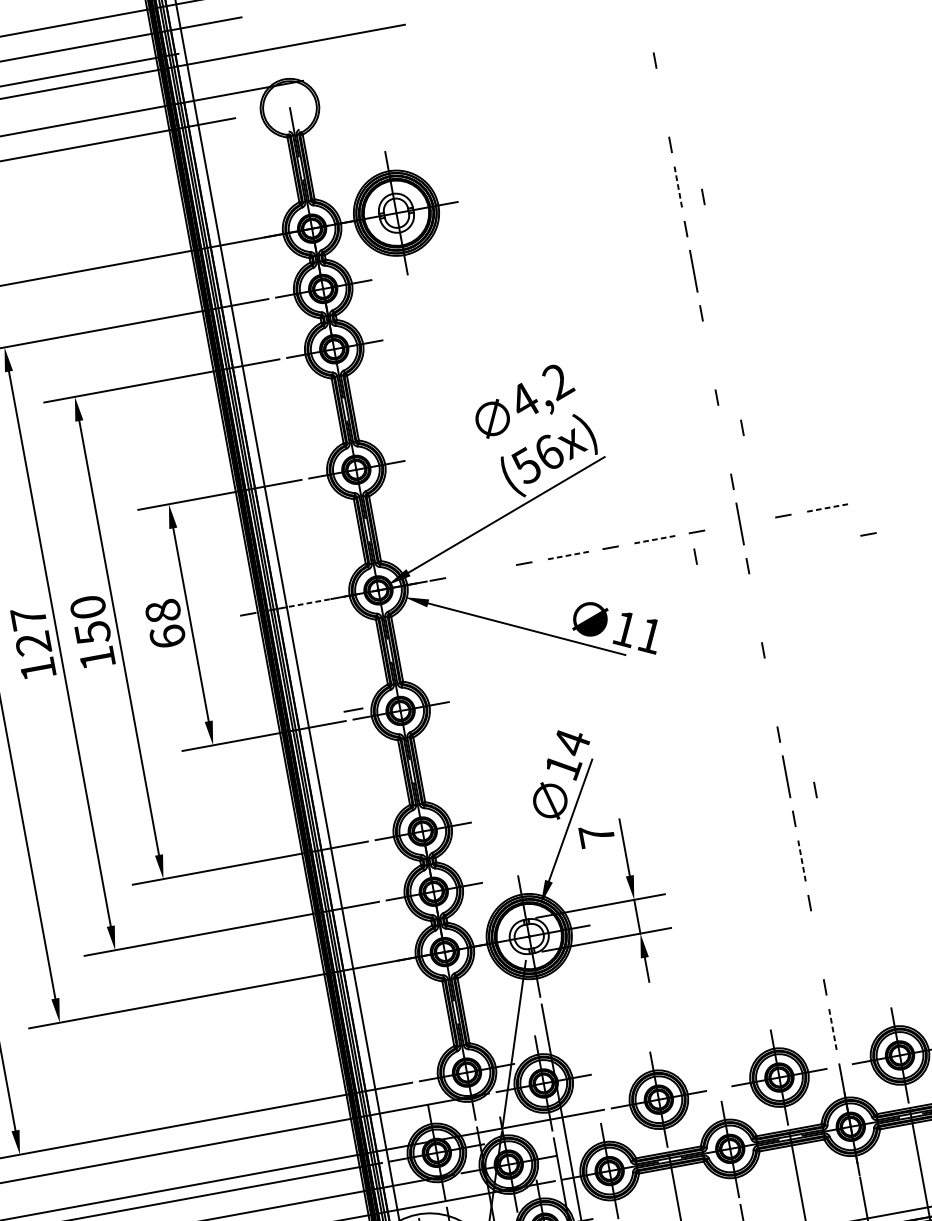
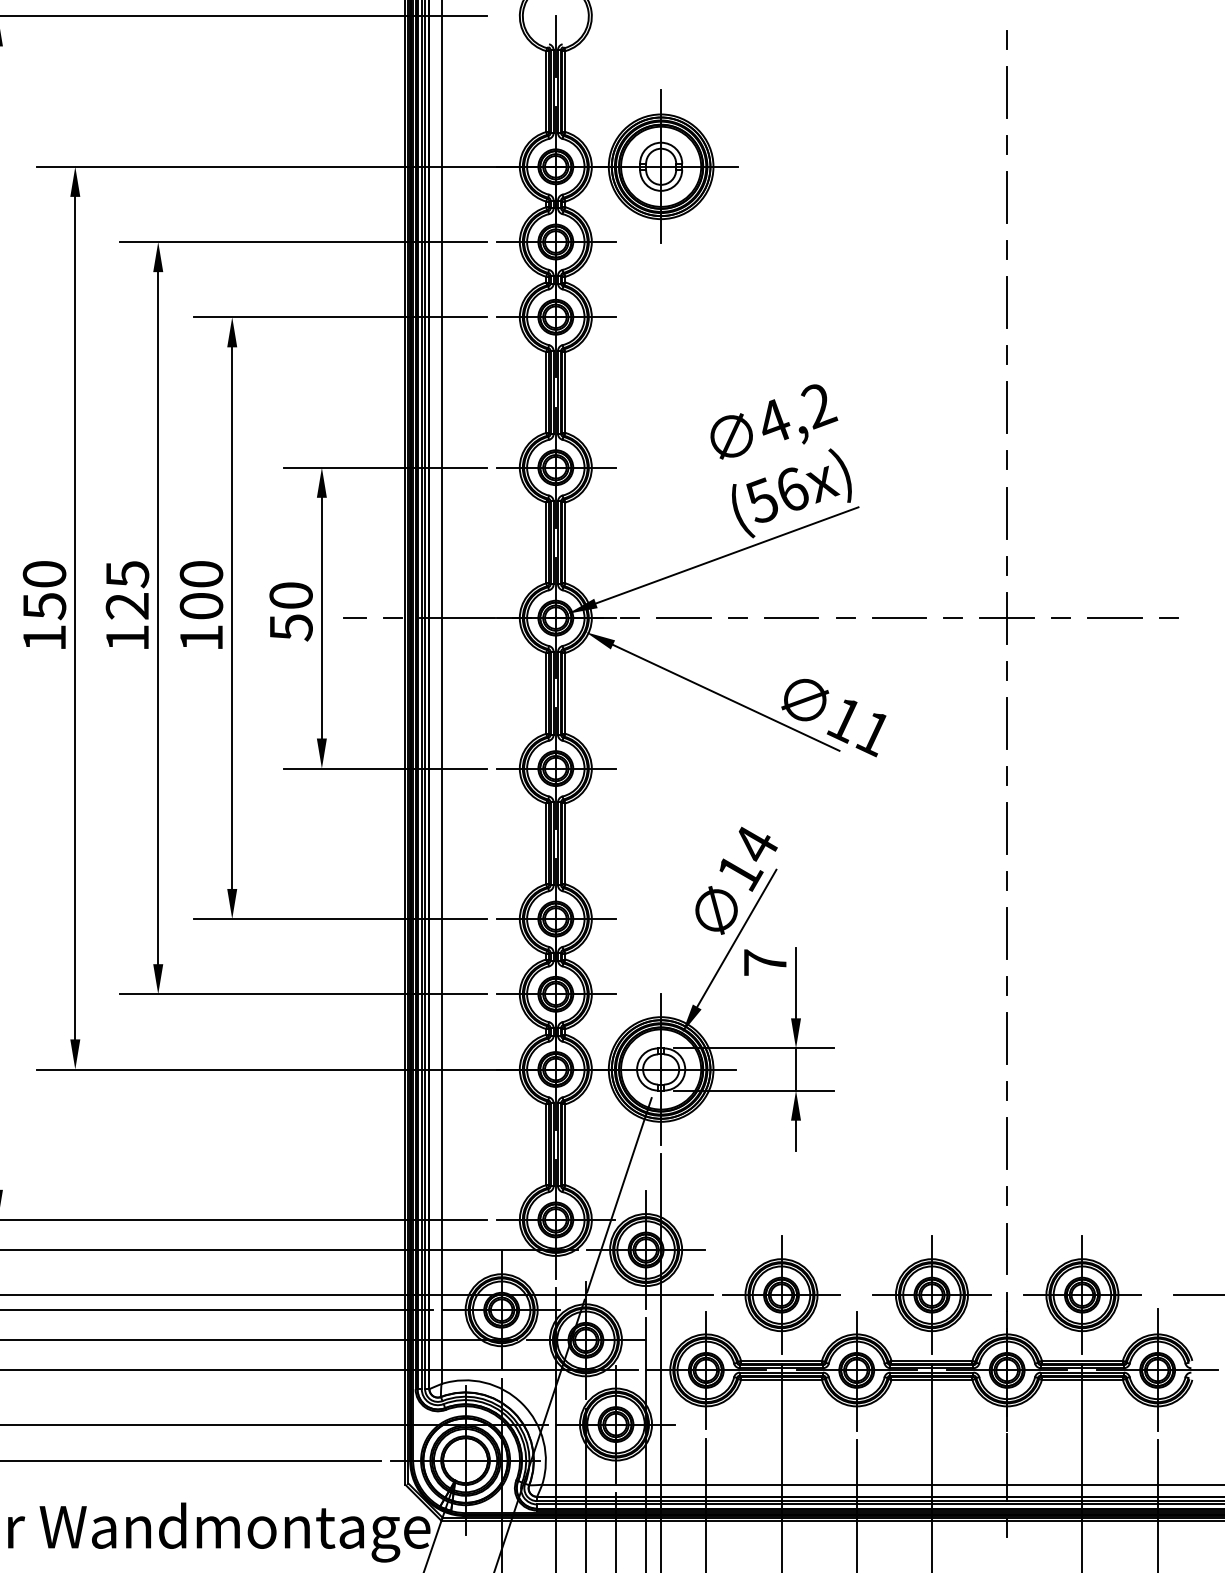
line: (662, 101) -> (1007, 91), added
line: (678, 187) -> (1007, 198), dashed -> solid
line: (702, 196) -> (1034, 214), removed
line: (708, 355) -> (1006, 407), added
line: (741, 427) -> (1030, 502), removed
line: (724, 440) -> (1006, 513), added
line: (826, 508) -> (1114, 618), dashed -> solid
line: (739, 524) -> (1006, 618), added
line: (868, 533) -> (1168, 617), moved
line: (653, 540) -> (899, 618), dashed -> solid
line: (567, 556) -> (791, 618), dashed -> solid
line: (695, 556) -> (945, 647), removed
line: (480, 571) -> (683, 618), added
line: (308, 603) -> (468, 618), dashed -> solid
line: (755, 607) -> (1007, 722), added
text: (28, 618) -> (127, 574), 127 -> 125
text: (164, 624) -> (290, 611), 68 -> 50
text: (92, 633) -> (201, 606), 150 -> 100
line: (771, 691) -> (1007, 827), added
line: (352, 709) -> (354, 617), moved
line: (814, 789) -> (1038, 955), removed
line: (802, 861) -> (1007, 1039), dashed -> solid
line: (816, 945) -> (1006, 1143), added
line: (833, 1029) -> (1007, 1249), dashed -> solid

